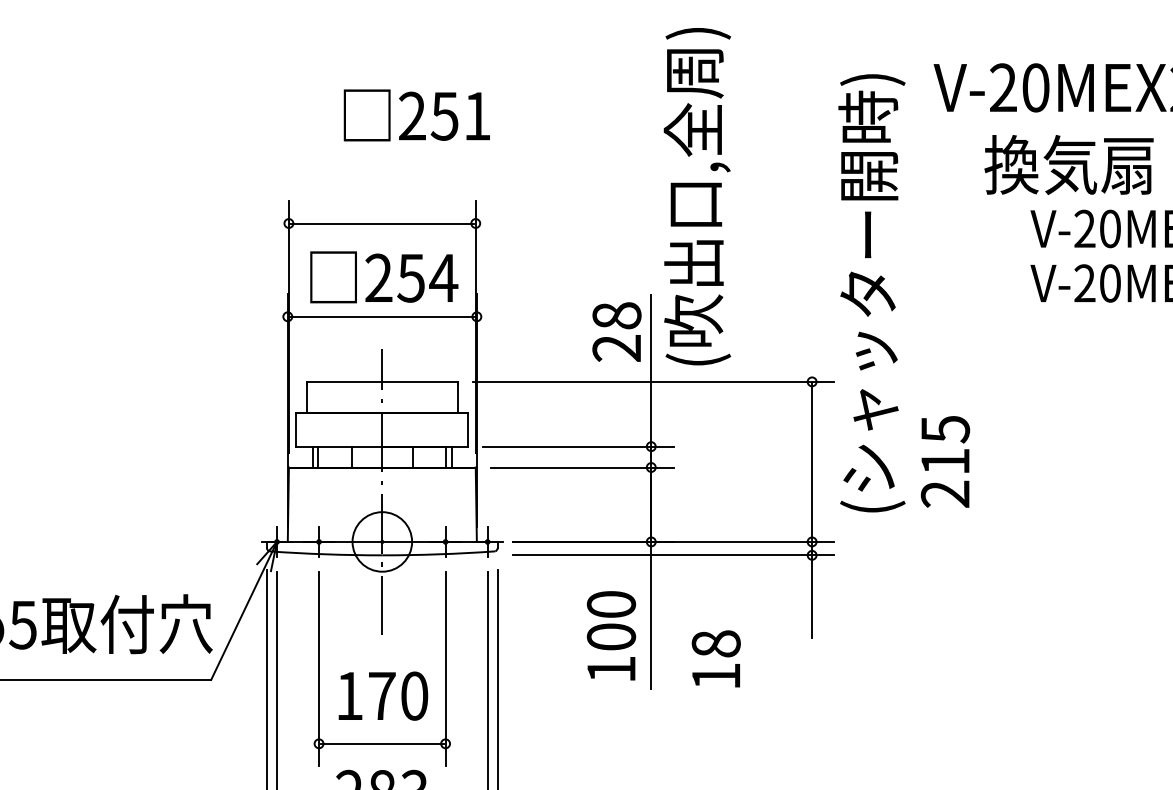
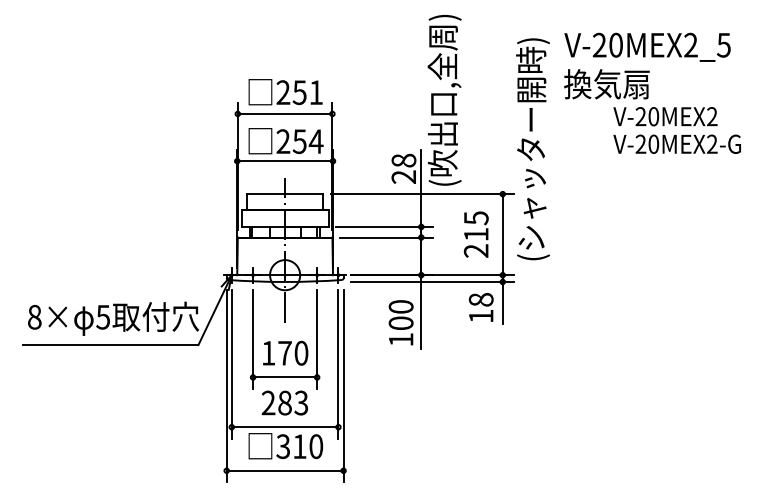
text: (416, 115) -> (285, 92), moved
text: (1068, 165) -> (606, 84), moved
text: (943, 461) -> (475, 234), moved
text: (714, 659) -> (480, 307), moved

